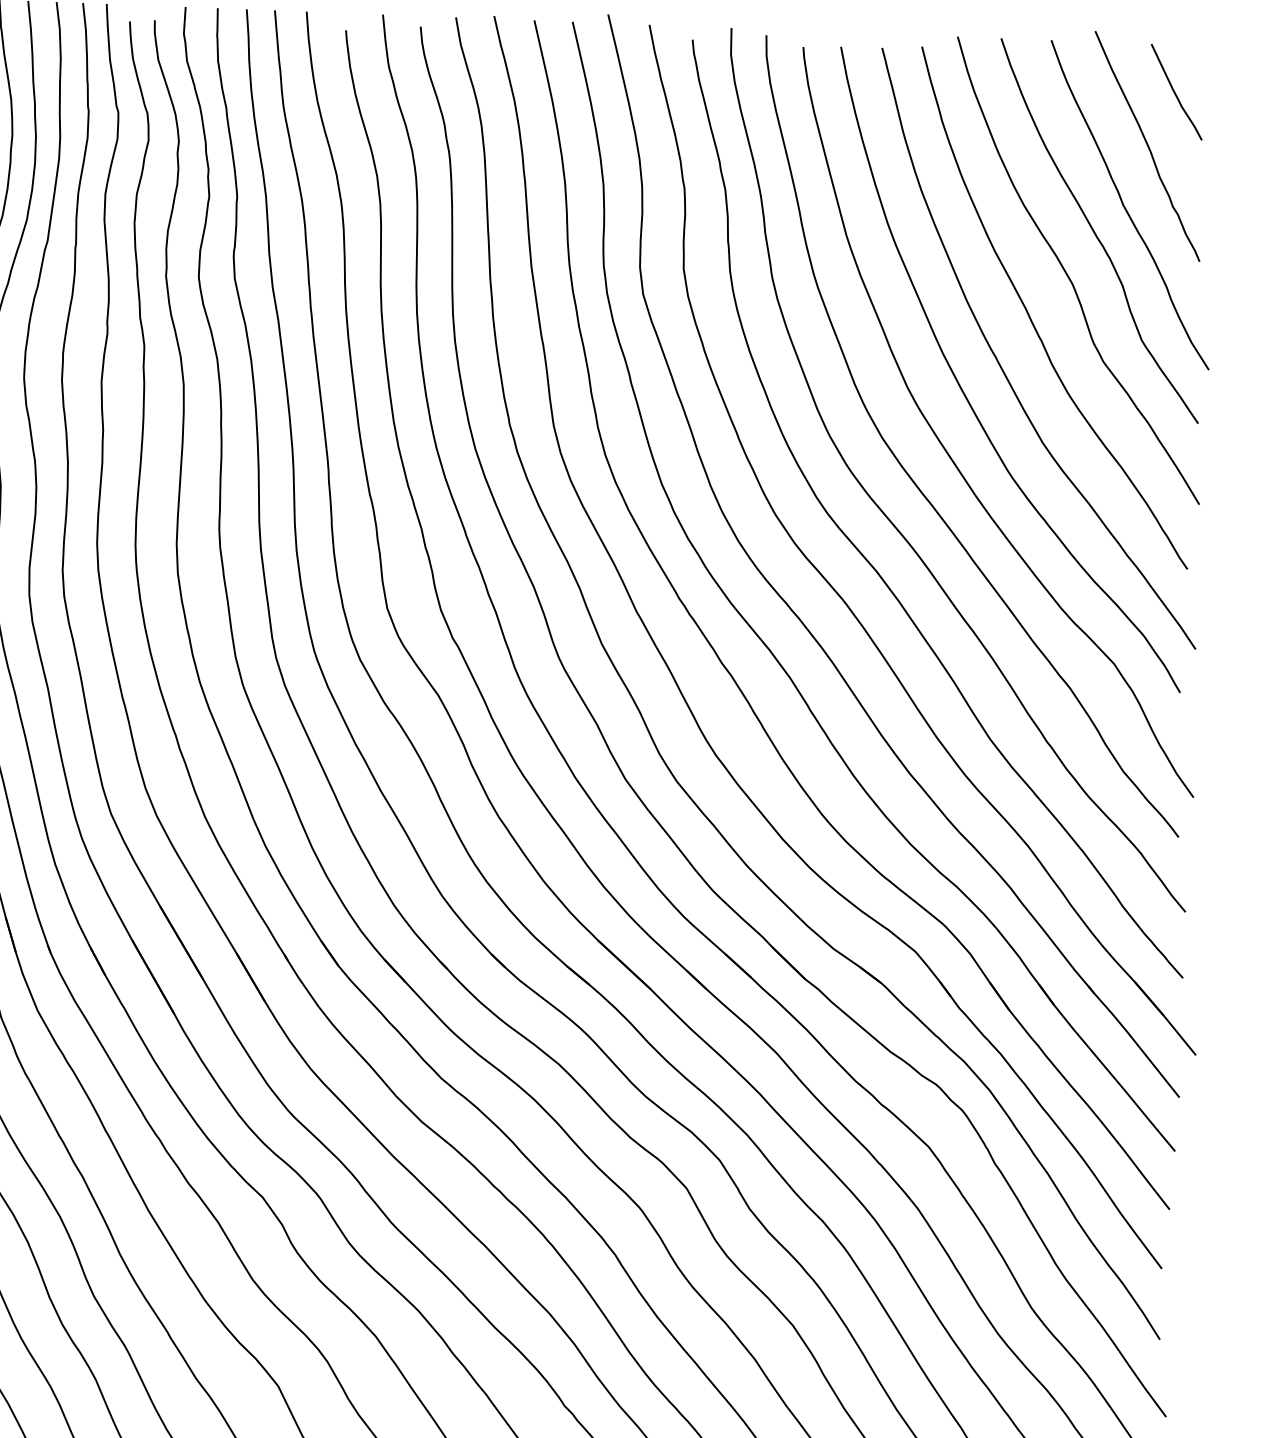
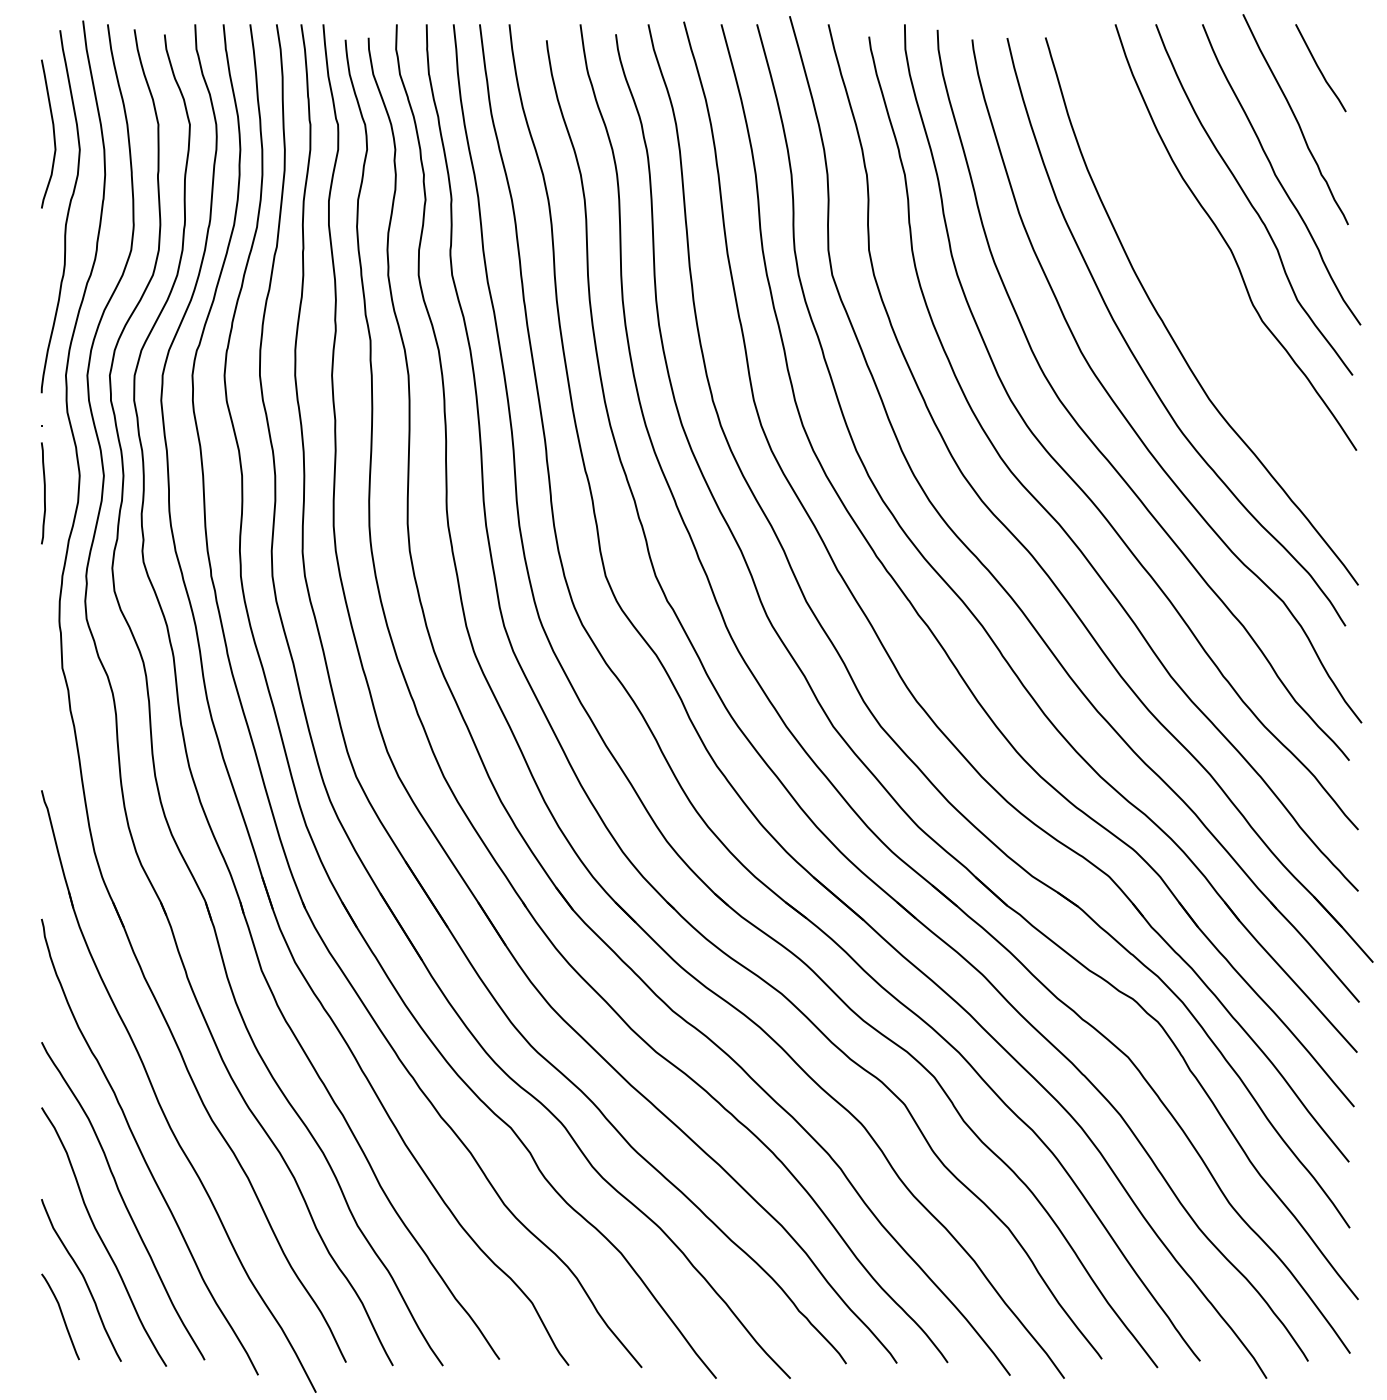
curve: (1030, 317) -> (1193, 282), removed

